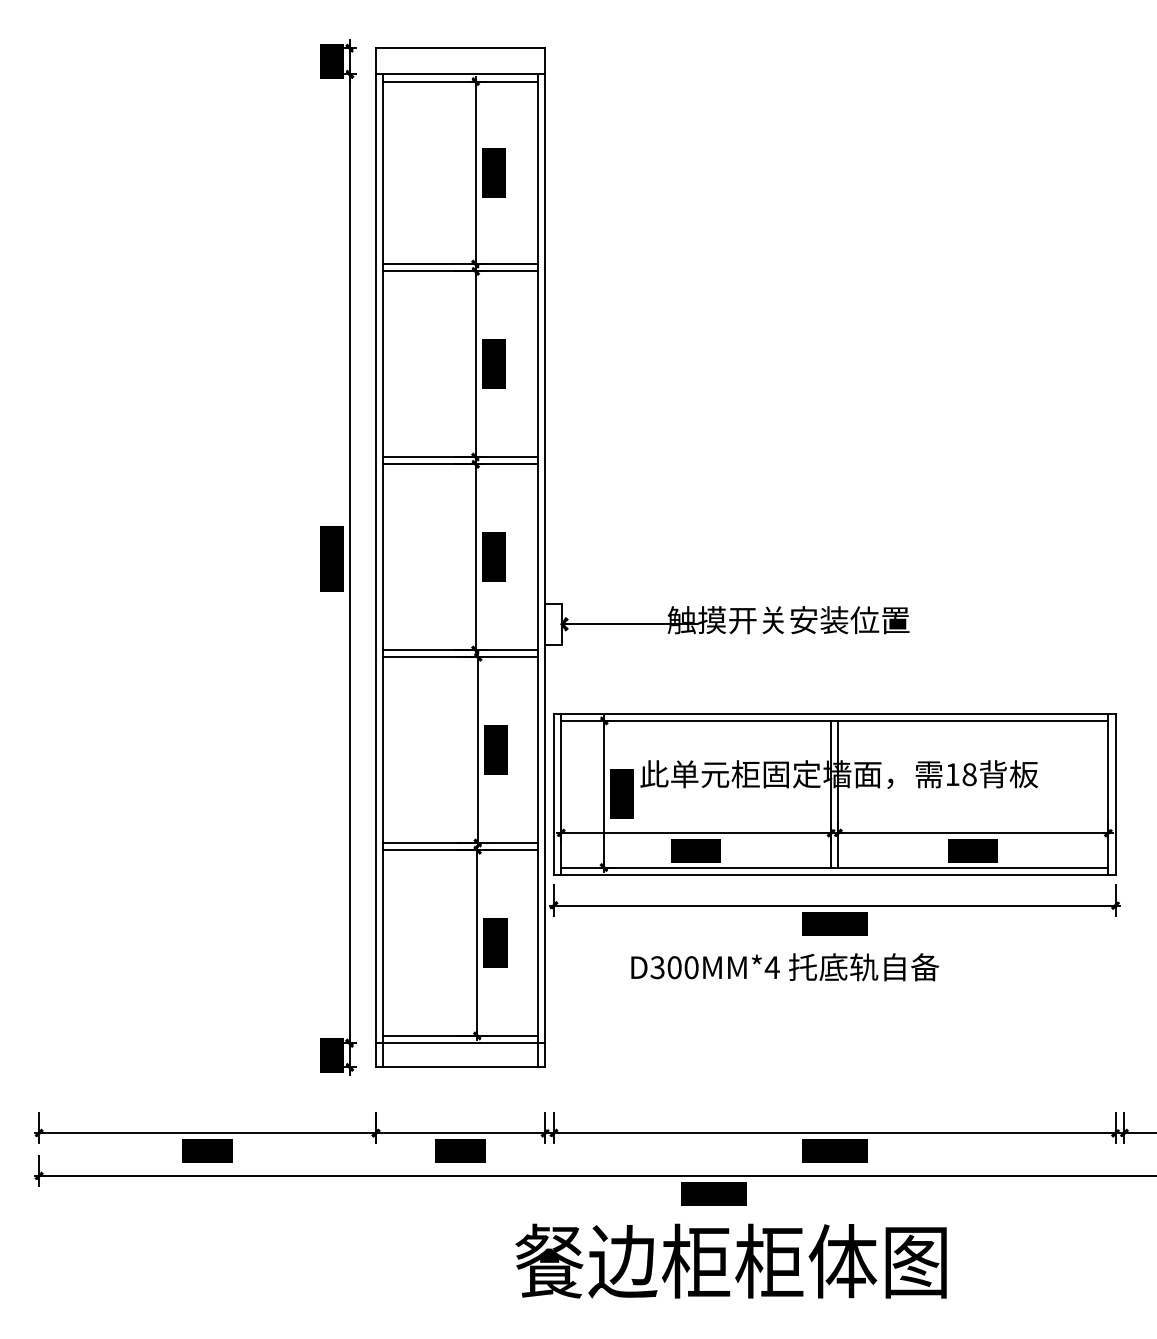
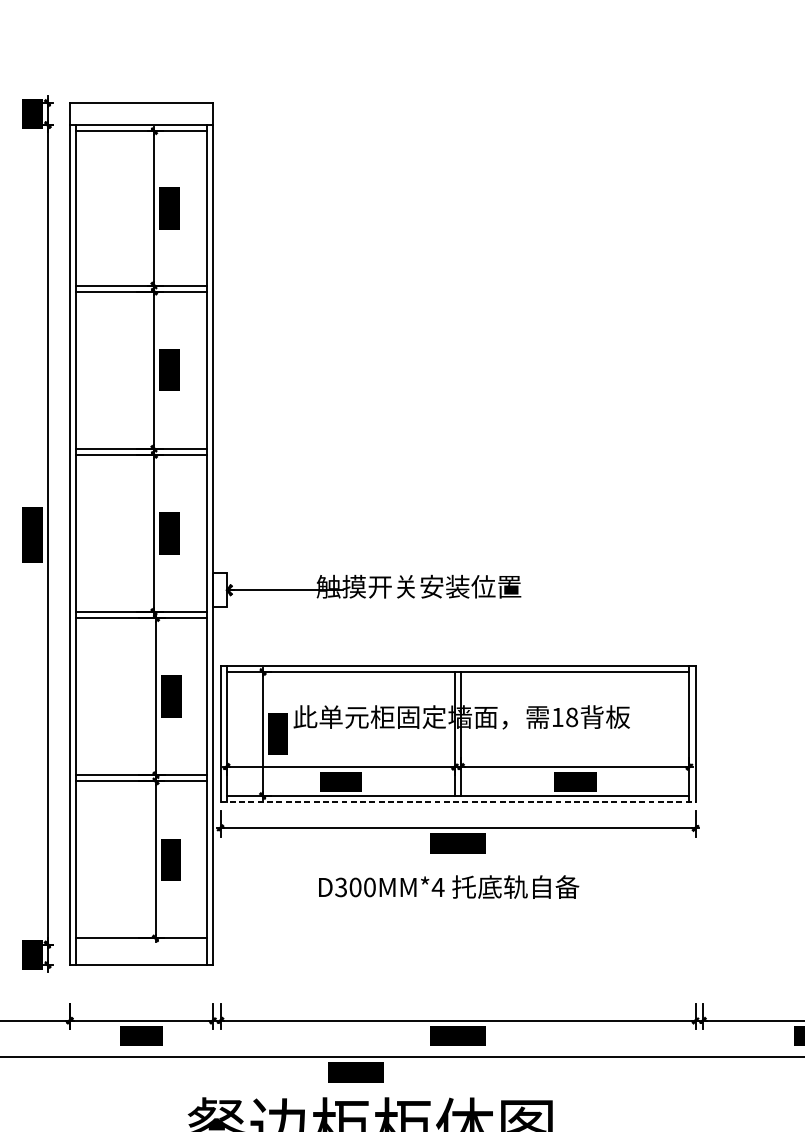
line: (834, 874) -> (457, 801), solid -> dashed
text: (785, 967) -> (449, 887), moved
line: (460, 1043) -> (141, 944), removed

